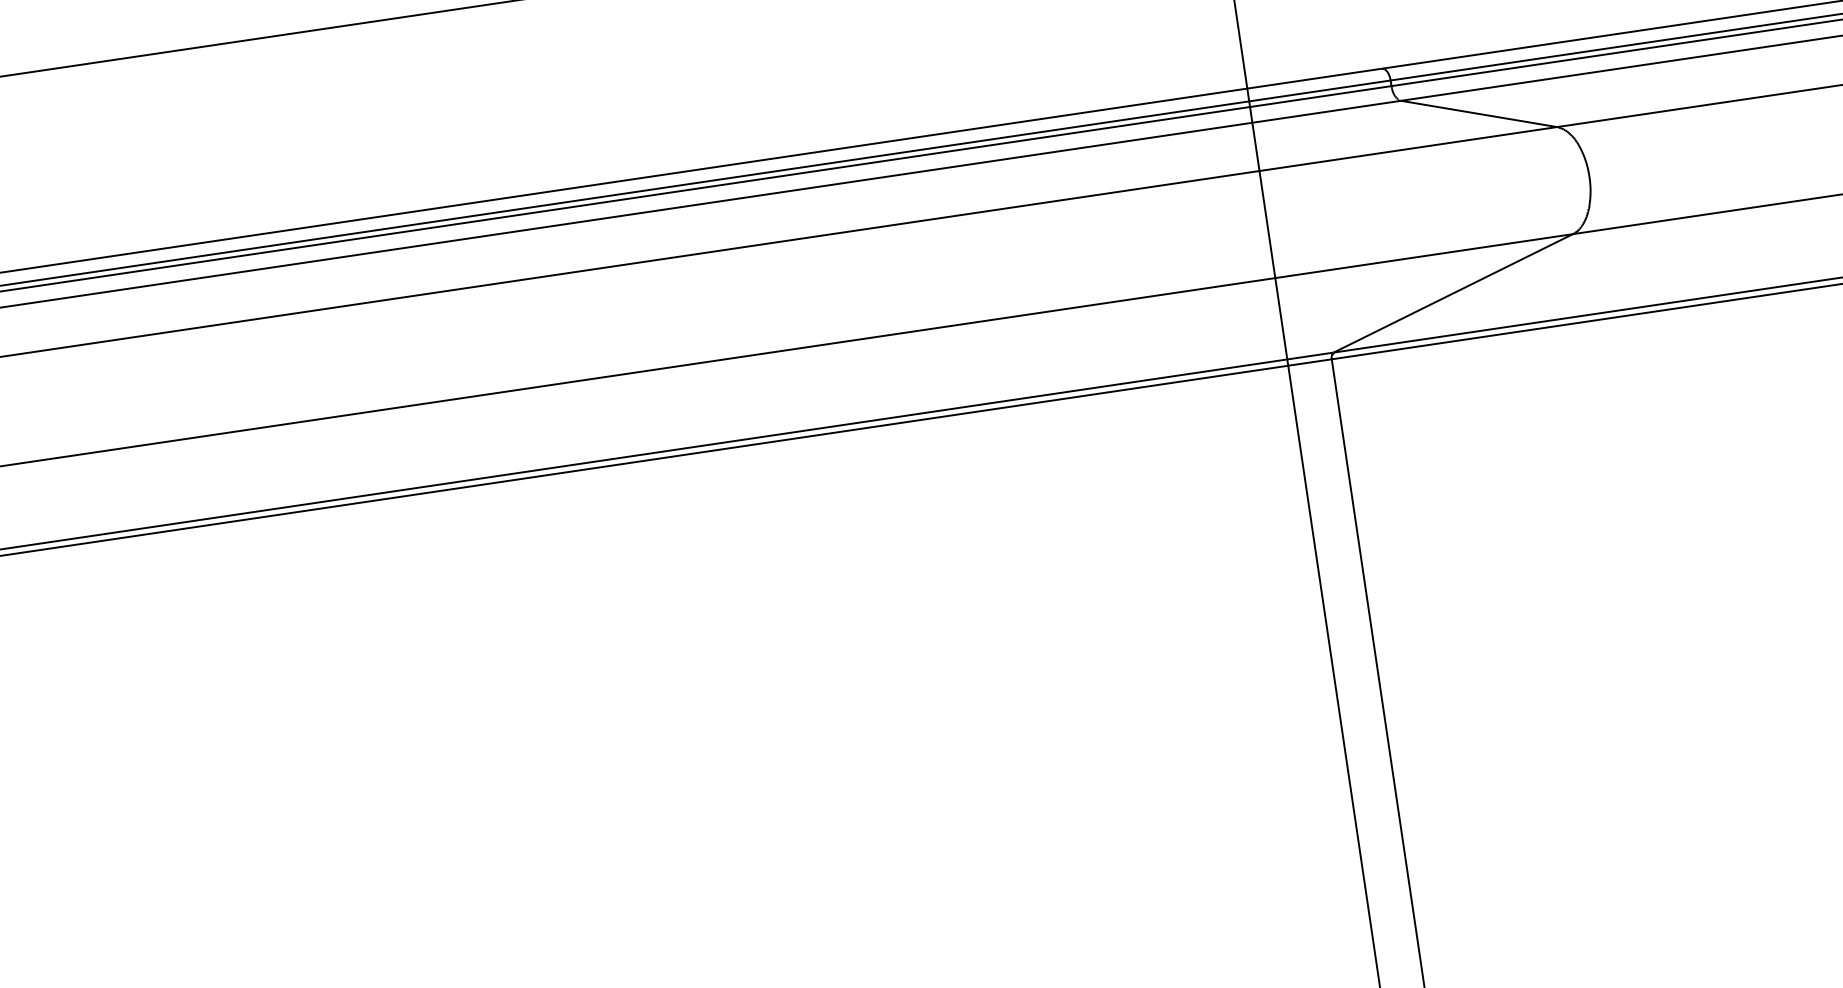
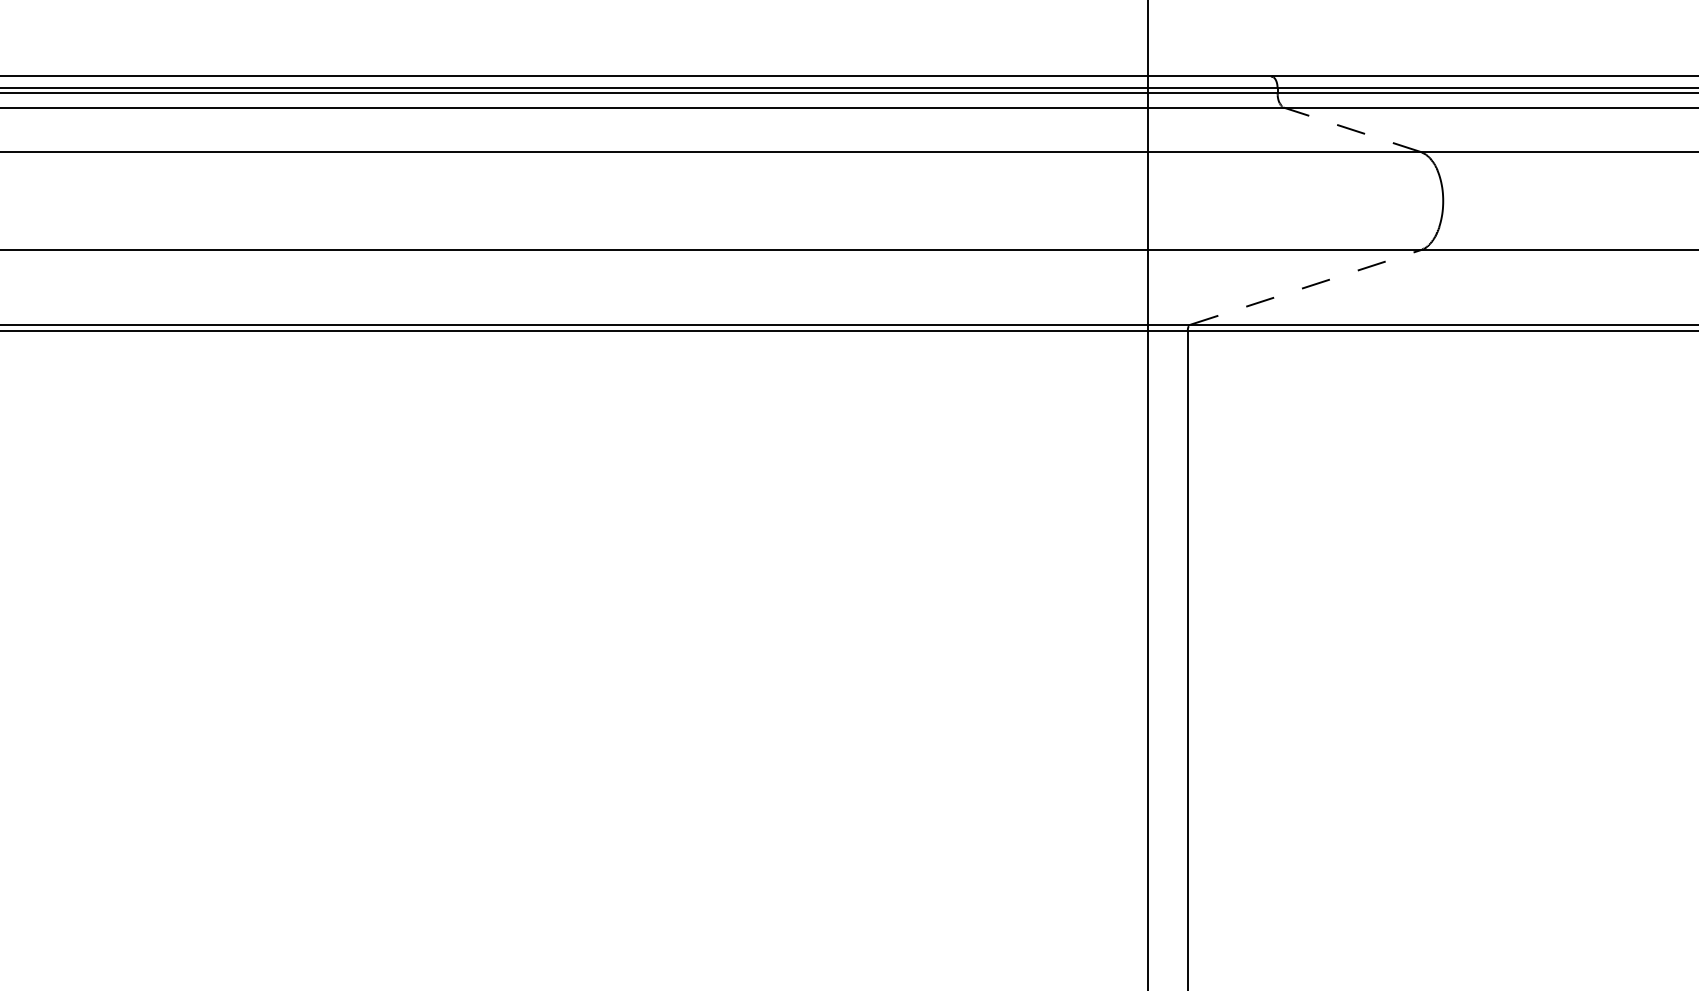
line: (1479, 113) -> (1352, 129), solid -> dashed
line: (1454, 293) -> (1306, 287), solid -> dashed

